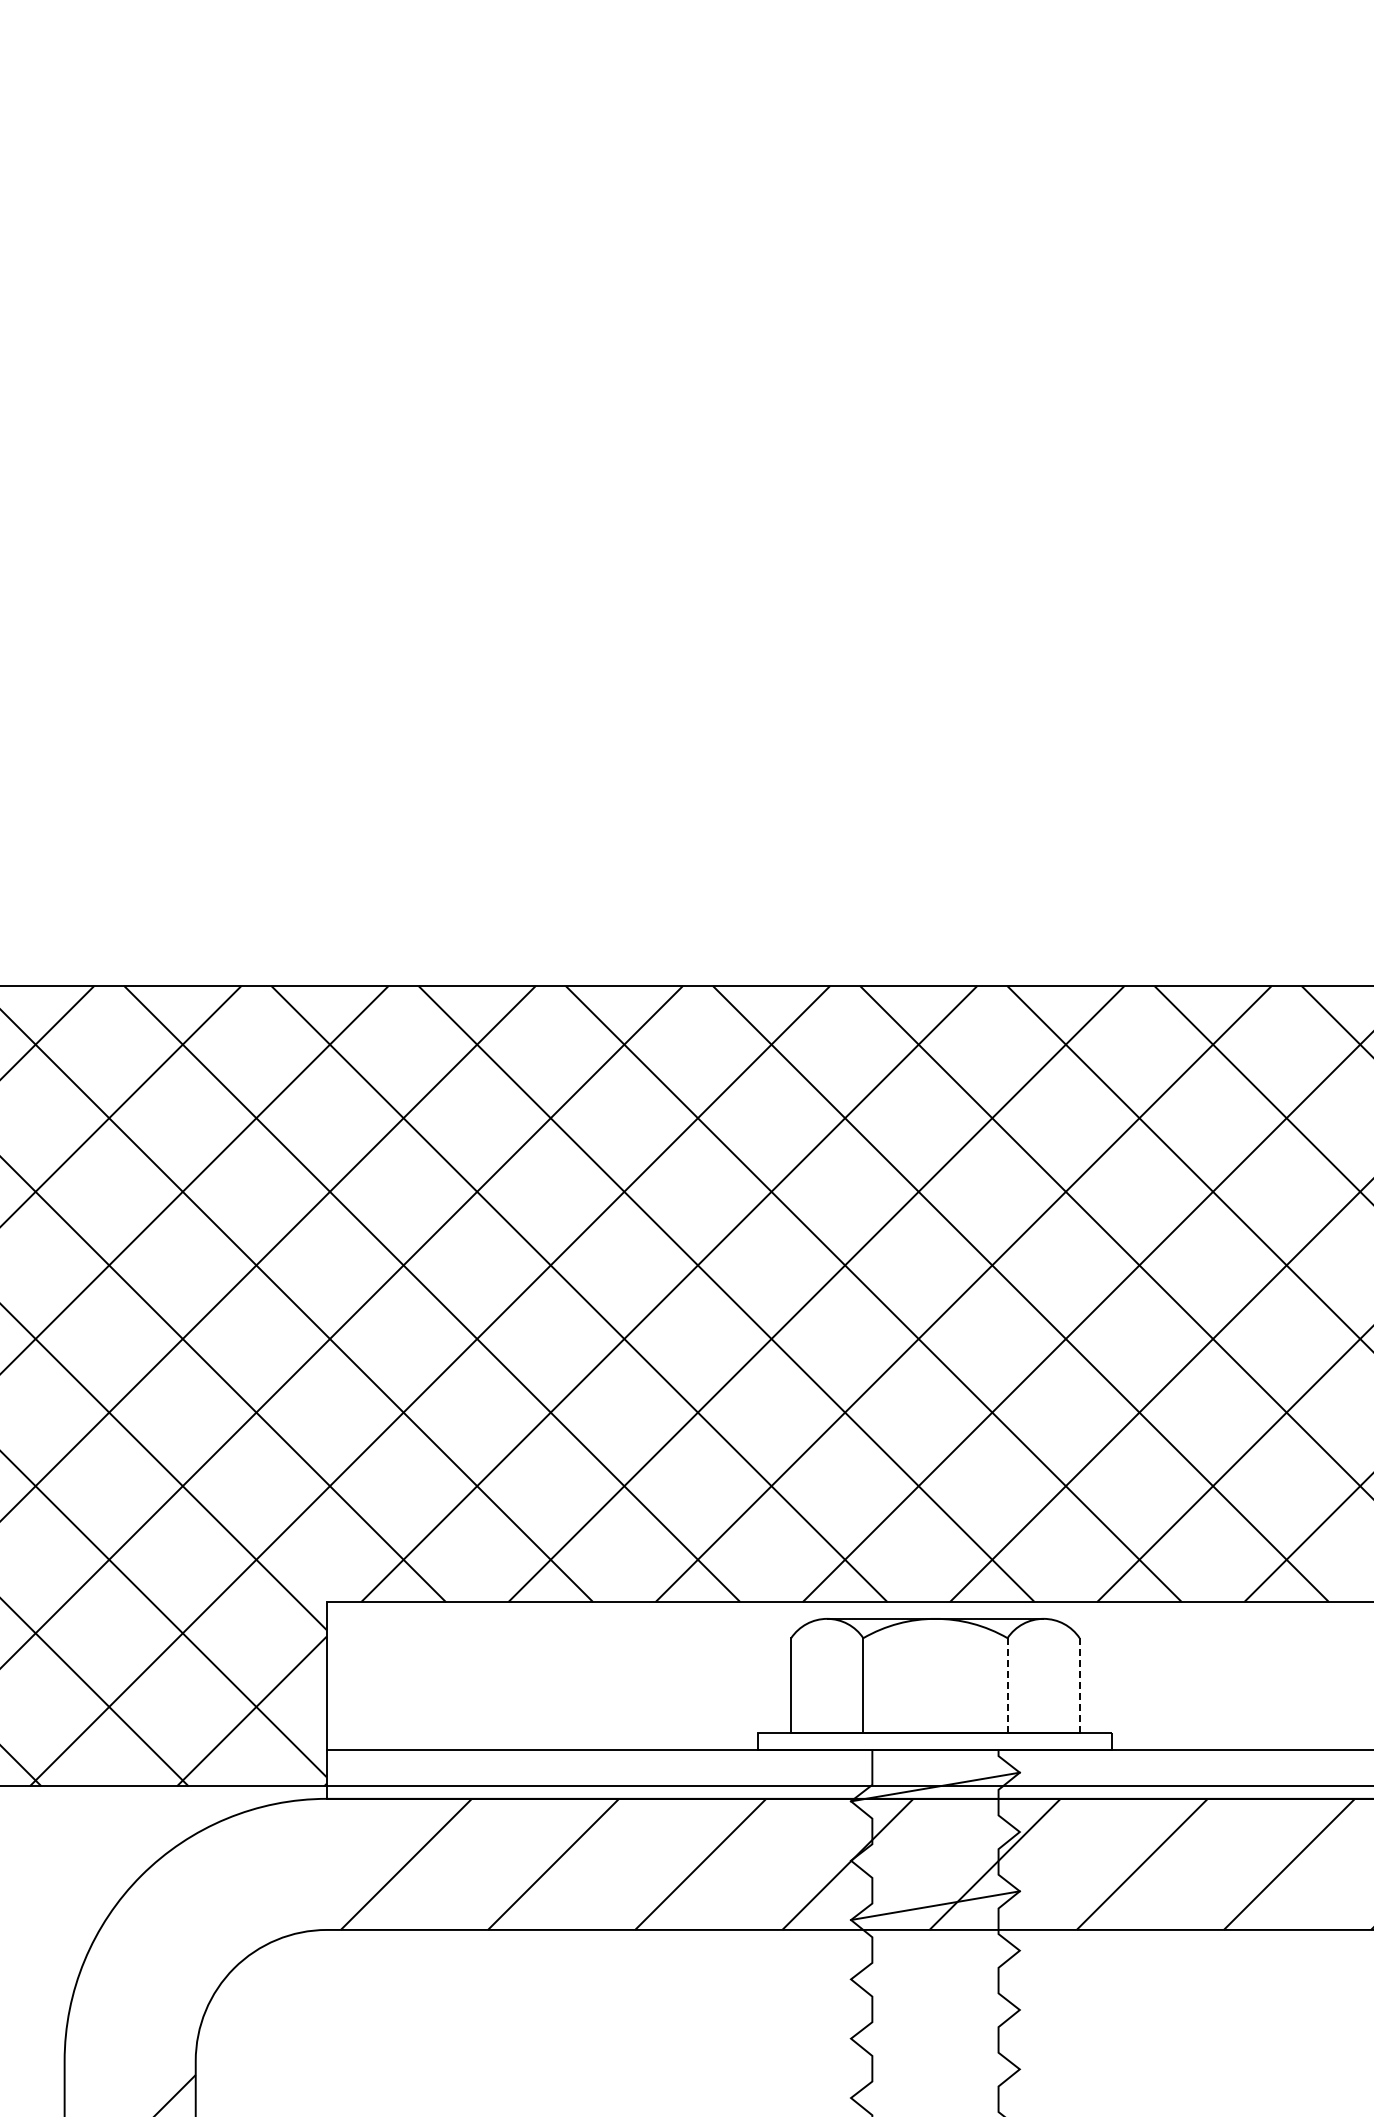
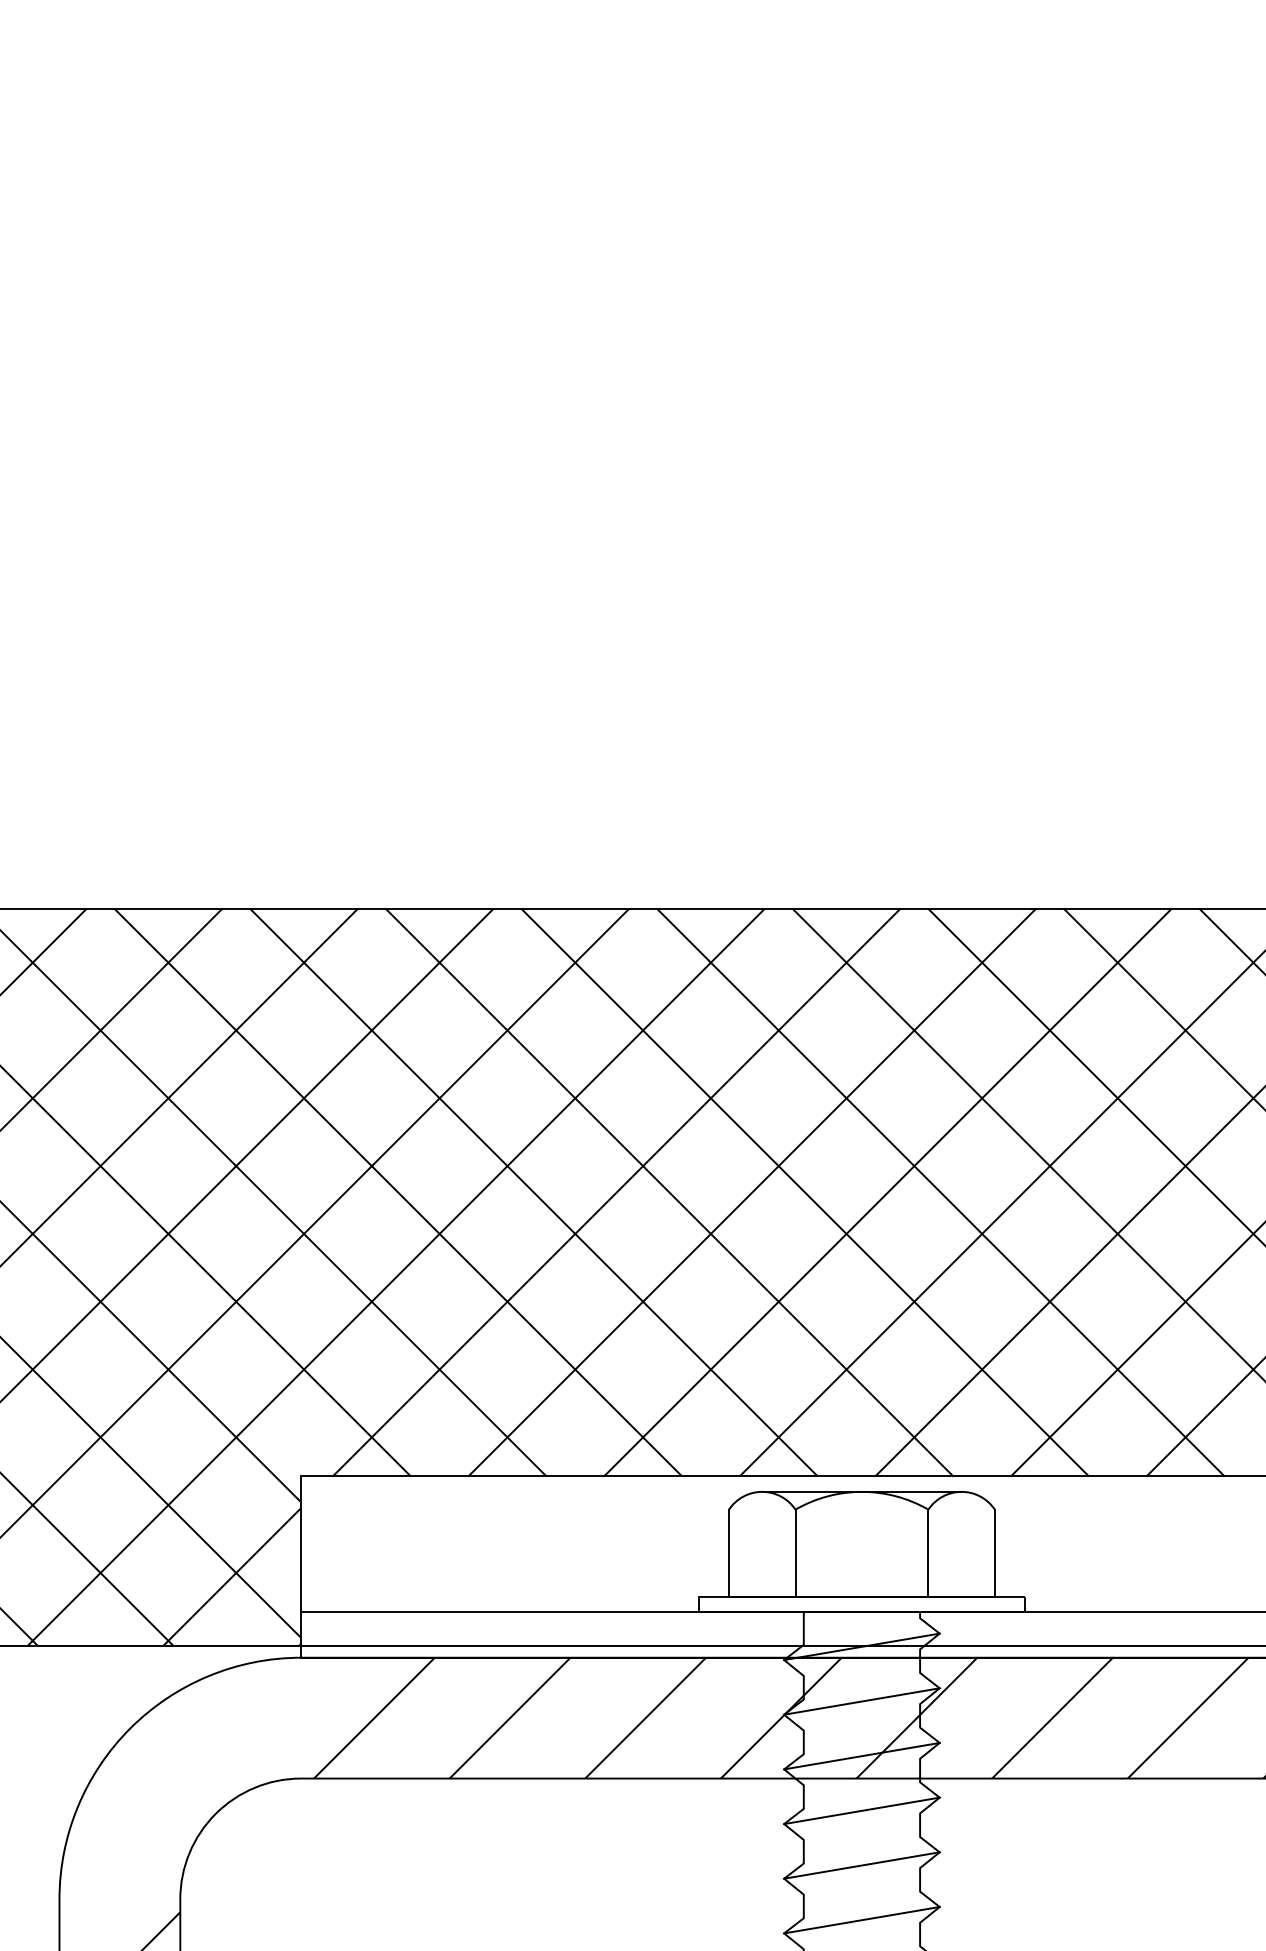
line: (1007, 1685) -> (928, 1553), dashed -> solid
line: (1079, 1685) -> (994, 1553), dashed -> solid
line: (935, 1846) -> (861, 1701), added
line: (935, 1964) -> (861, 1810), added
line: (935, 2023) -> (861, 1864), added
line: (935, 2083) -> (861, 1920), added

